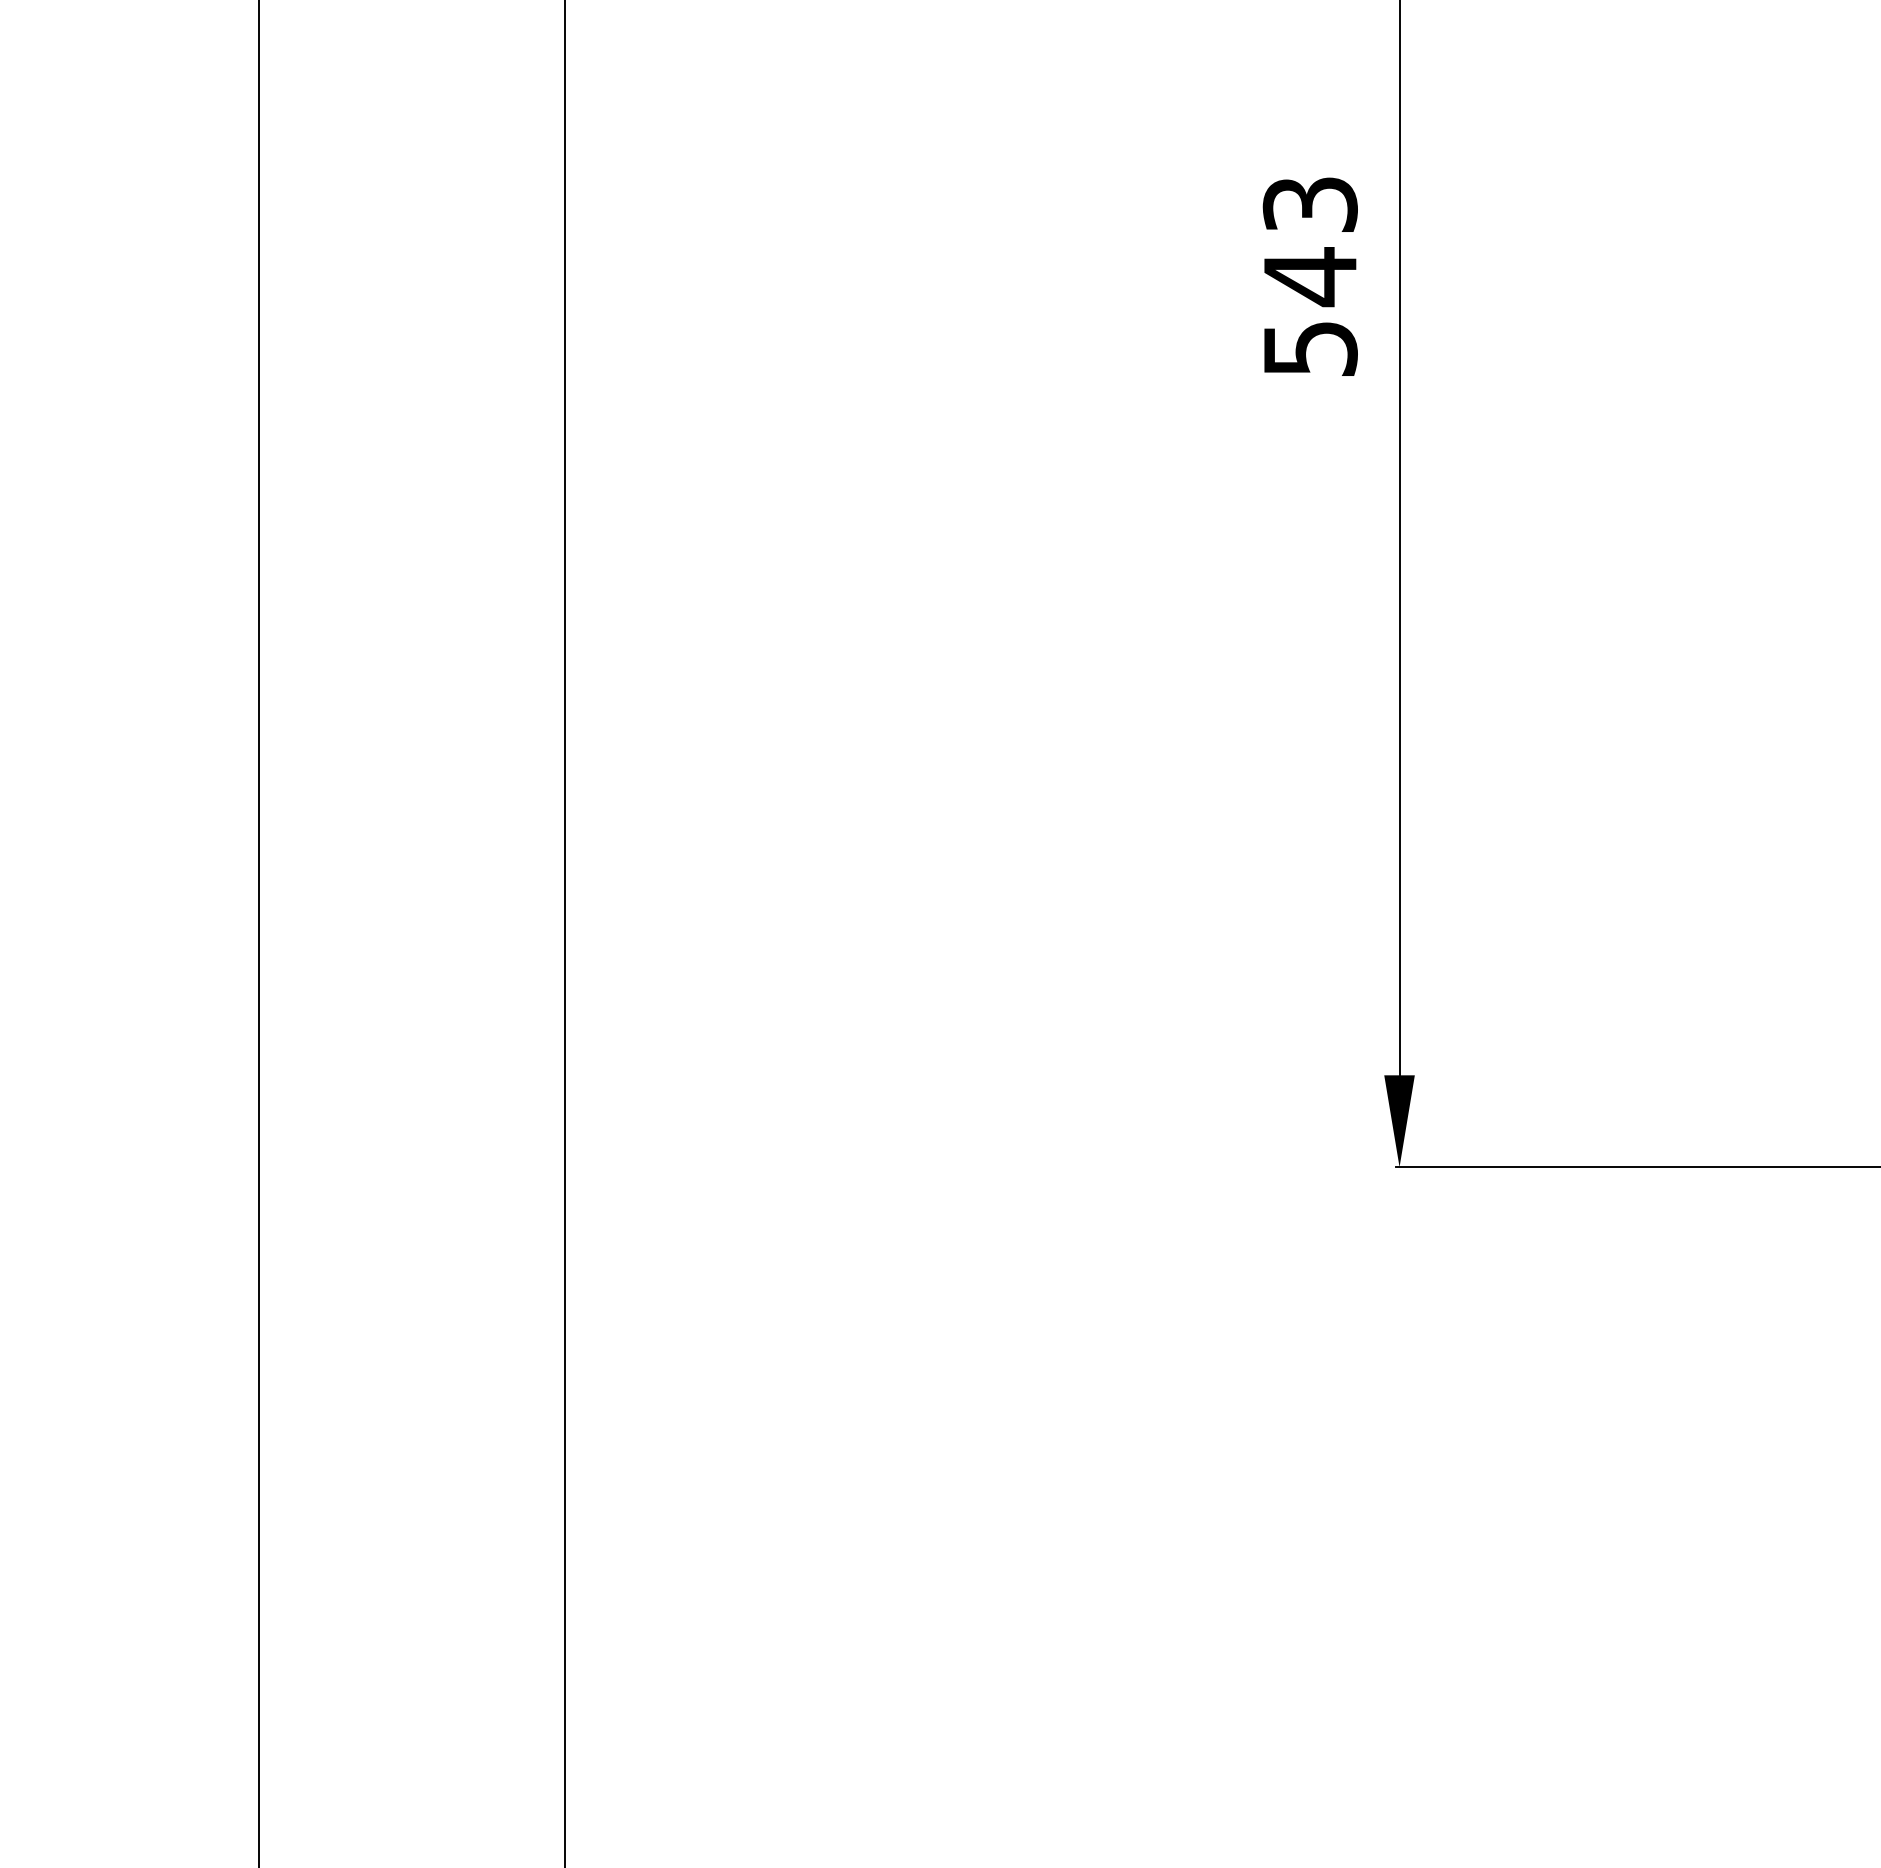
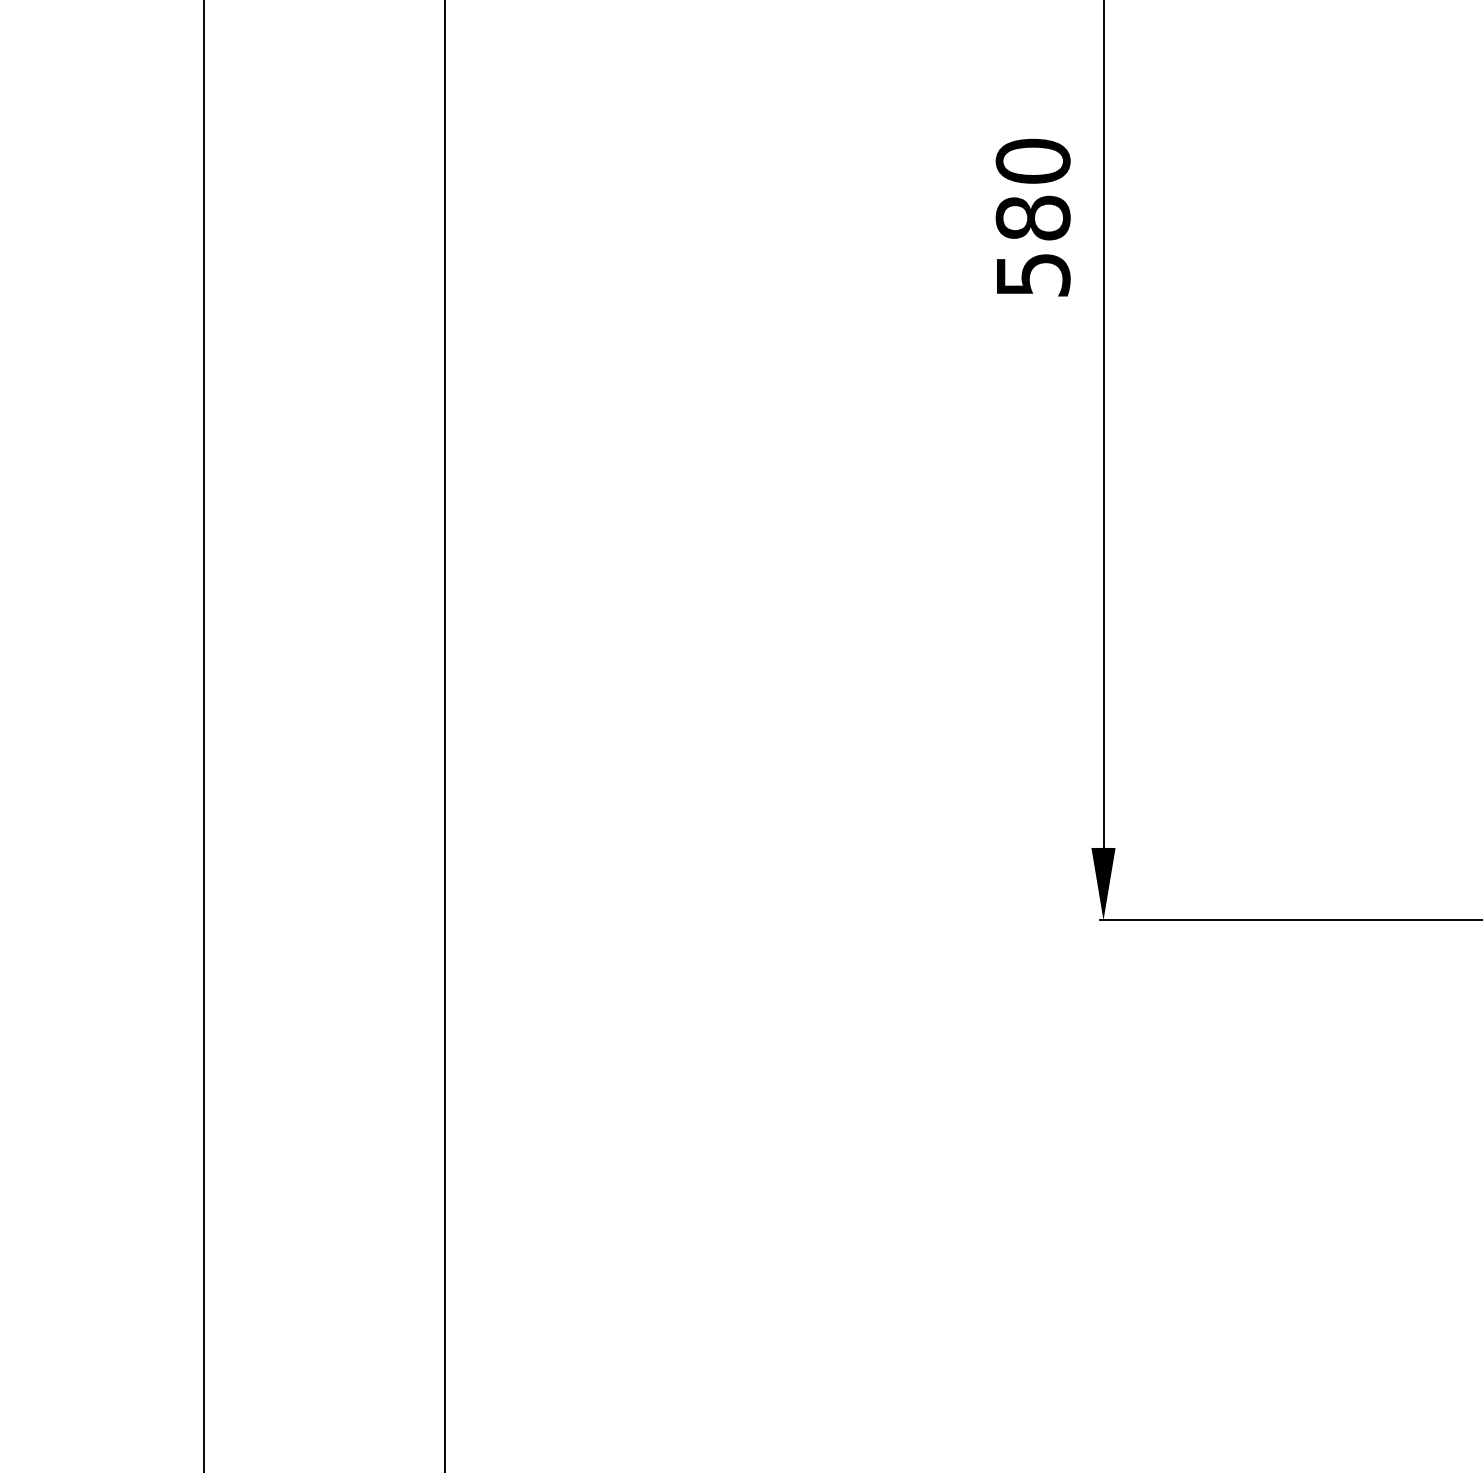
text: (1309, 241) -> (1032, 190), 543 -> 580

